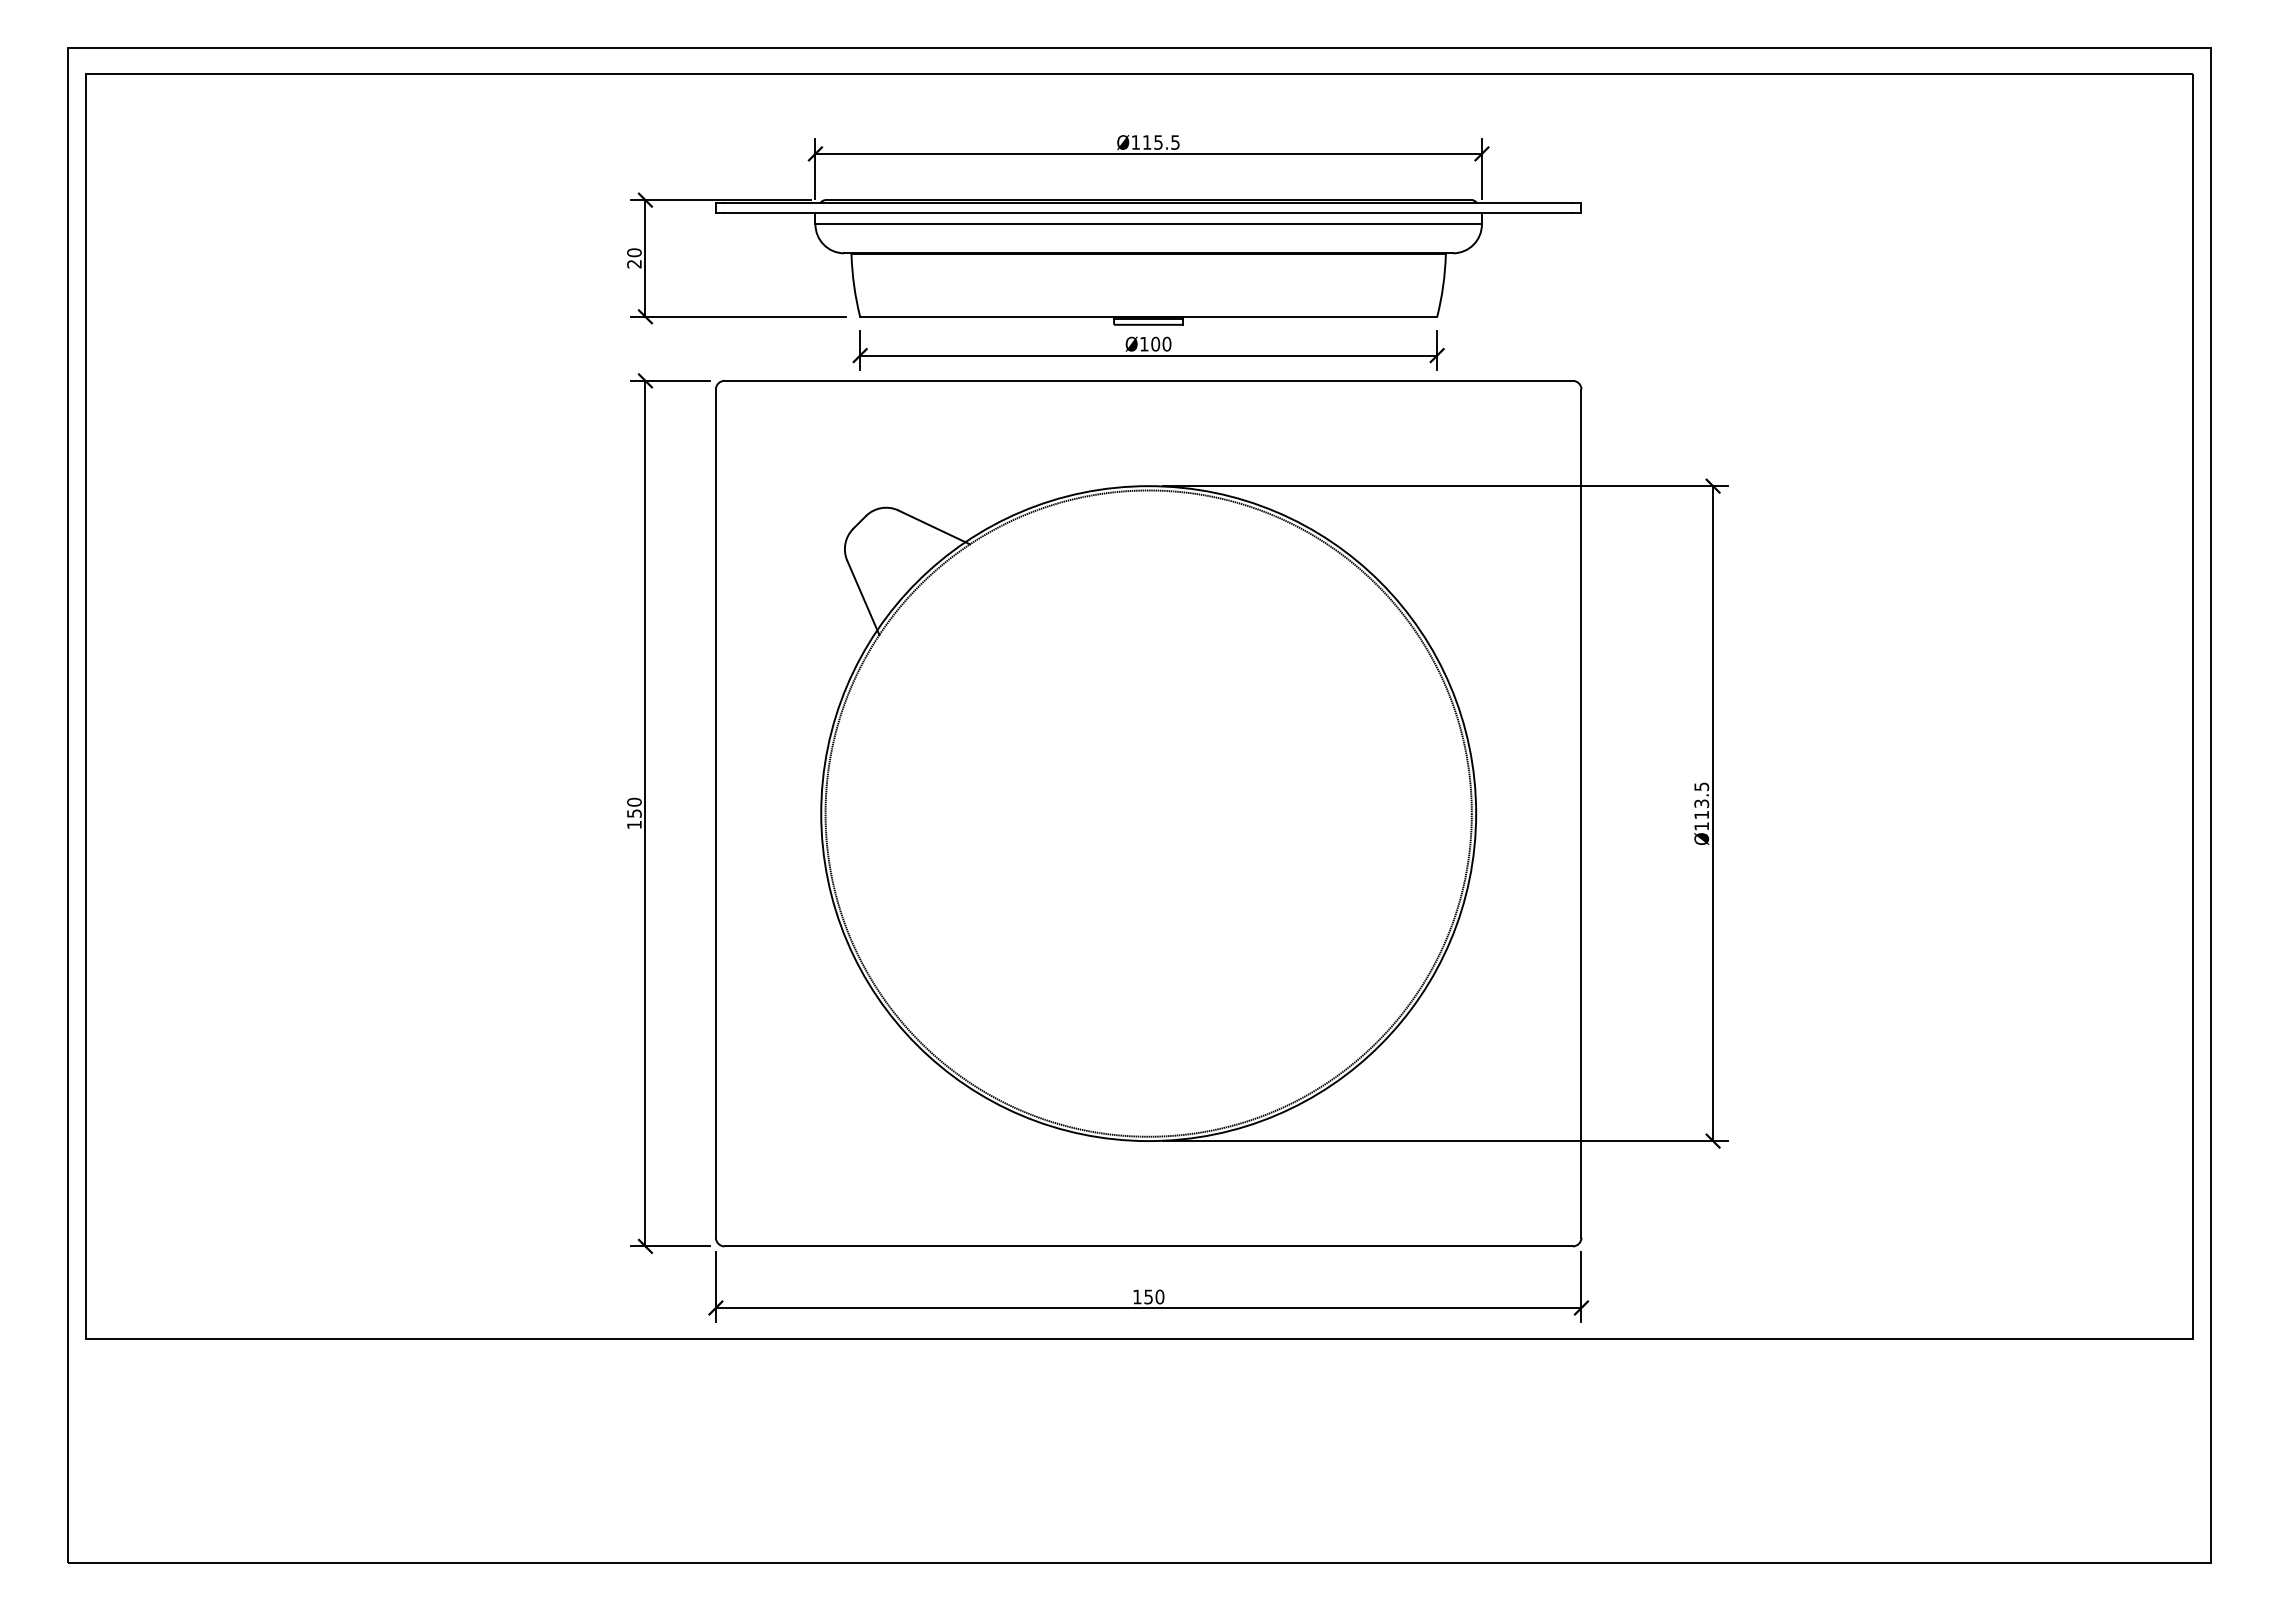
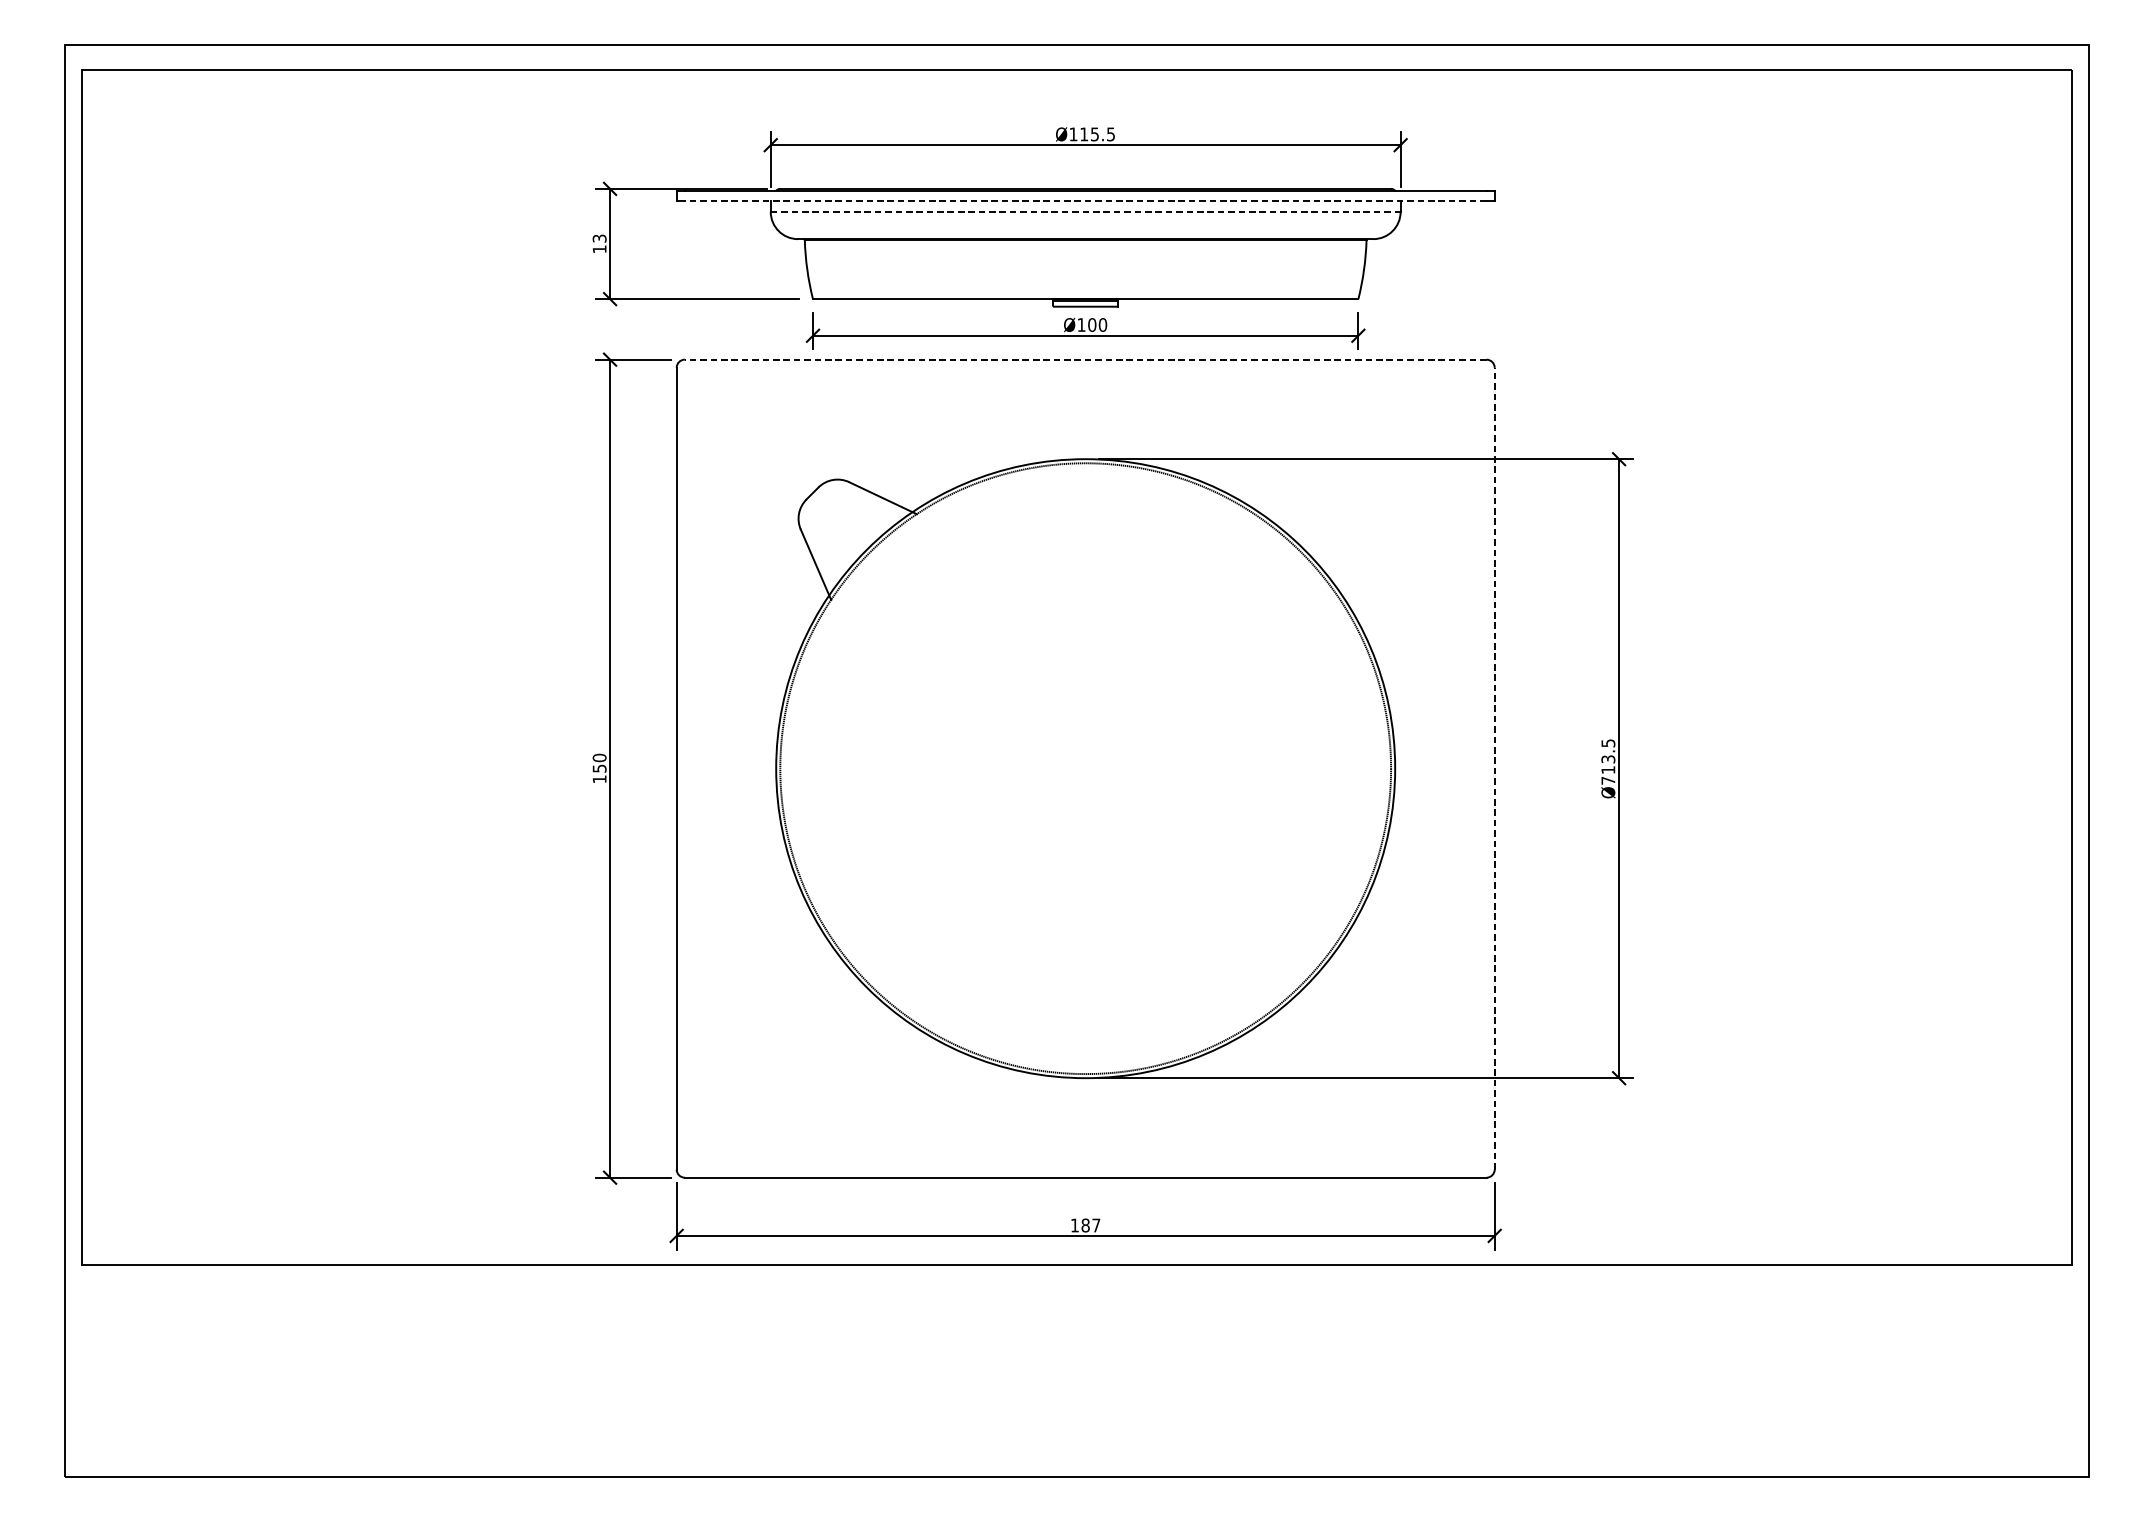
line: (1148, 212) -> (1085, 200), solid -> dashed
line: (1149, 224) -> (1086, 211), solid -> dashed
text: (634, 258) -> (599, 244), 20 -> 13
line: (1148, 380) -> (1085, 359), solid -> dashed
line: (1581, 813) -> (1494, 768), solid -> dashed
text: (1701, 826) -> (1608, 780), Ø113.5 -> Ø713.5
text: (1154, 1296) -> (1091, 1225), 150 -> 187

